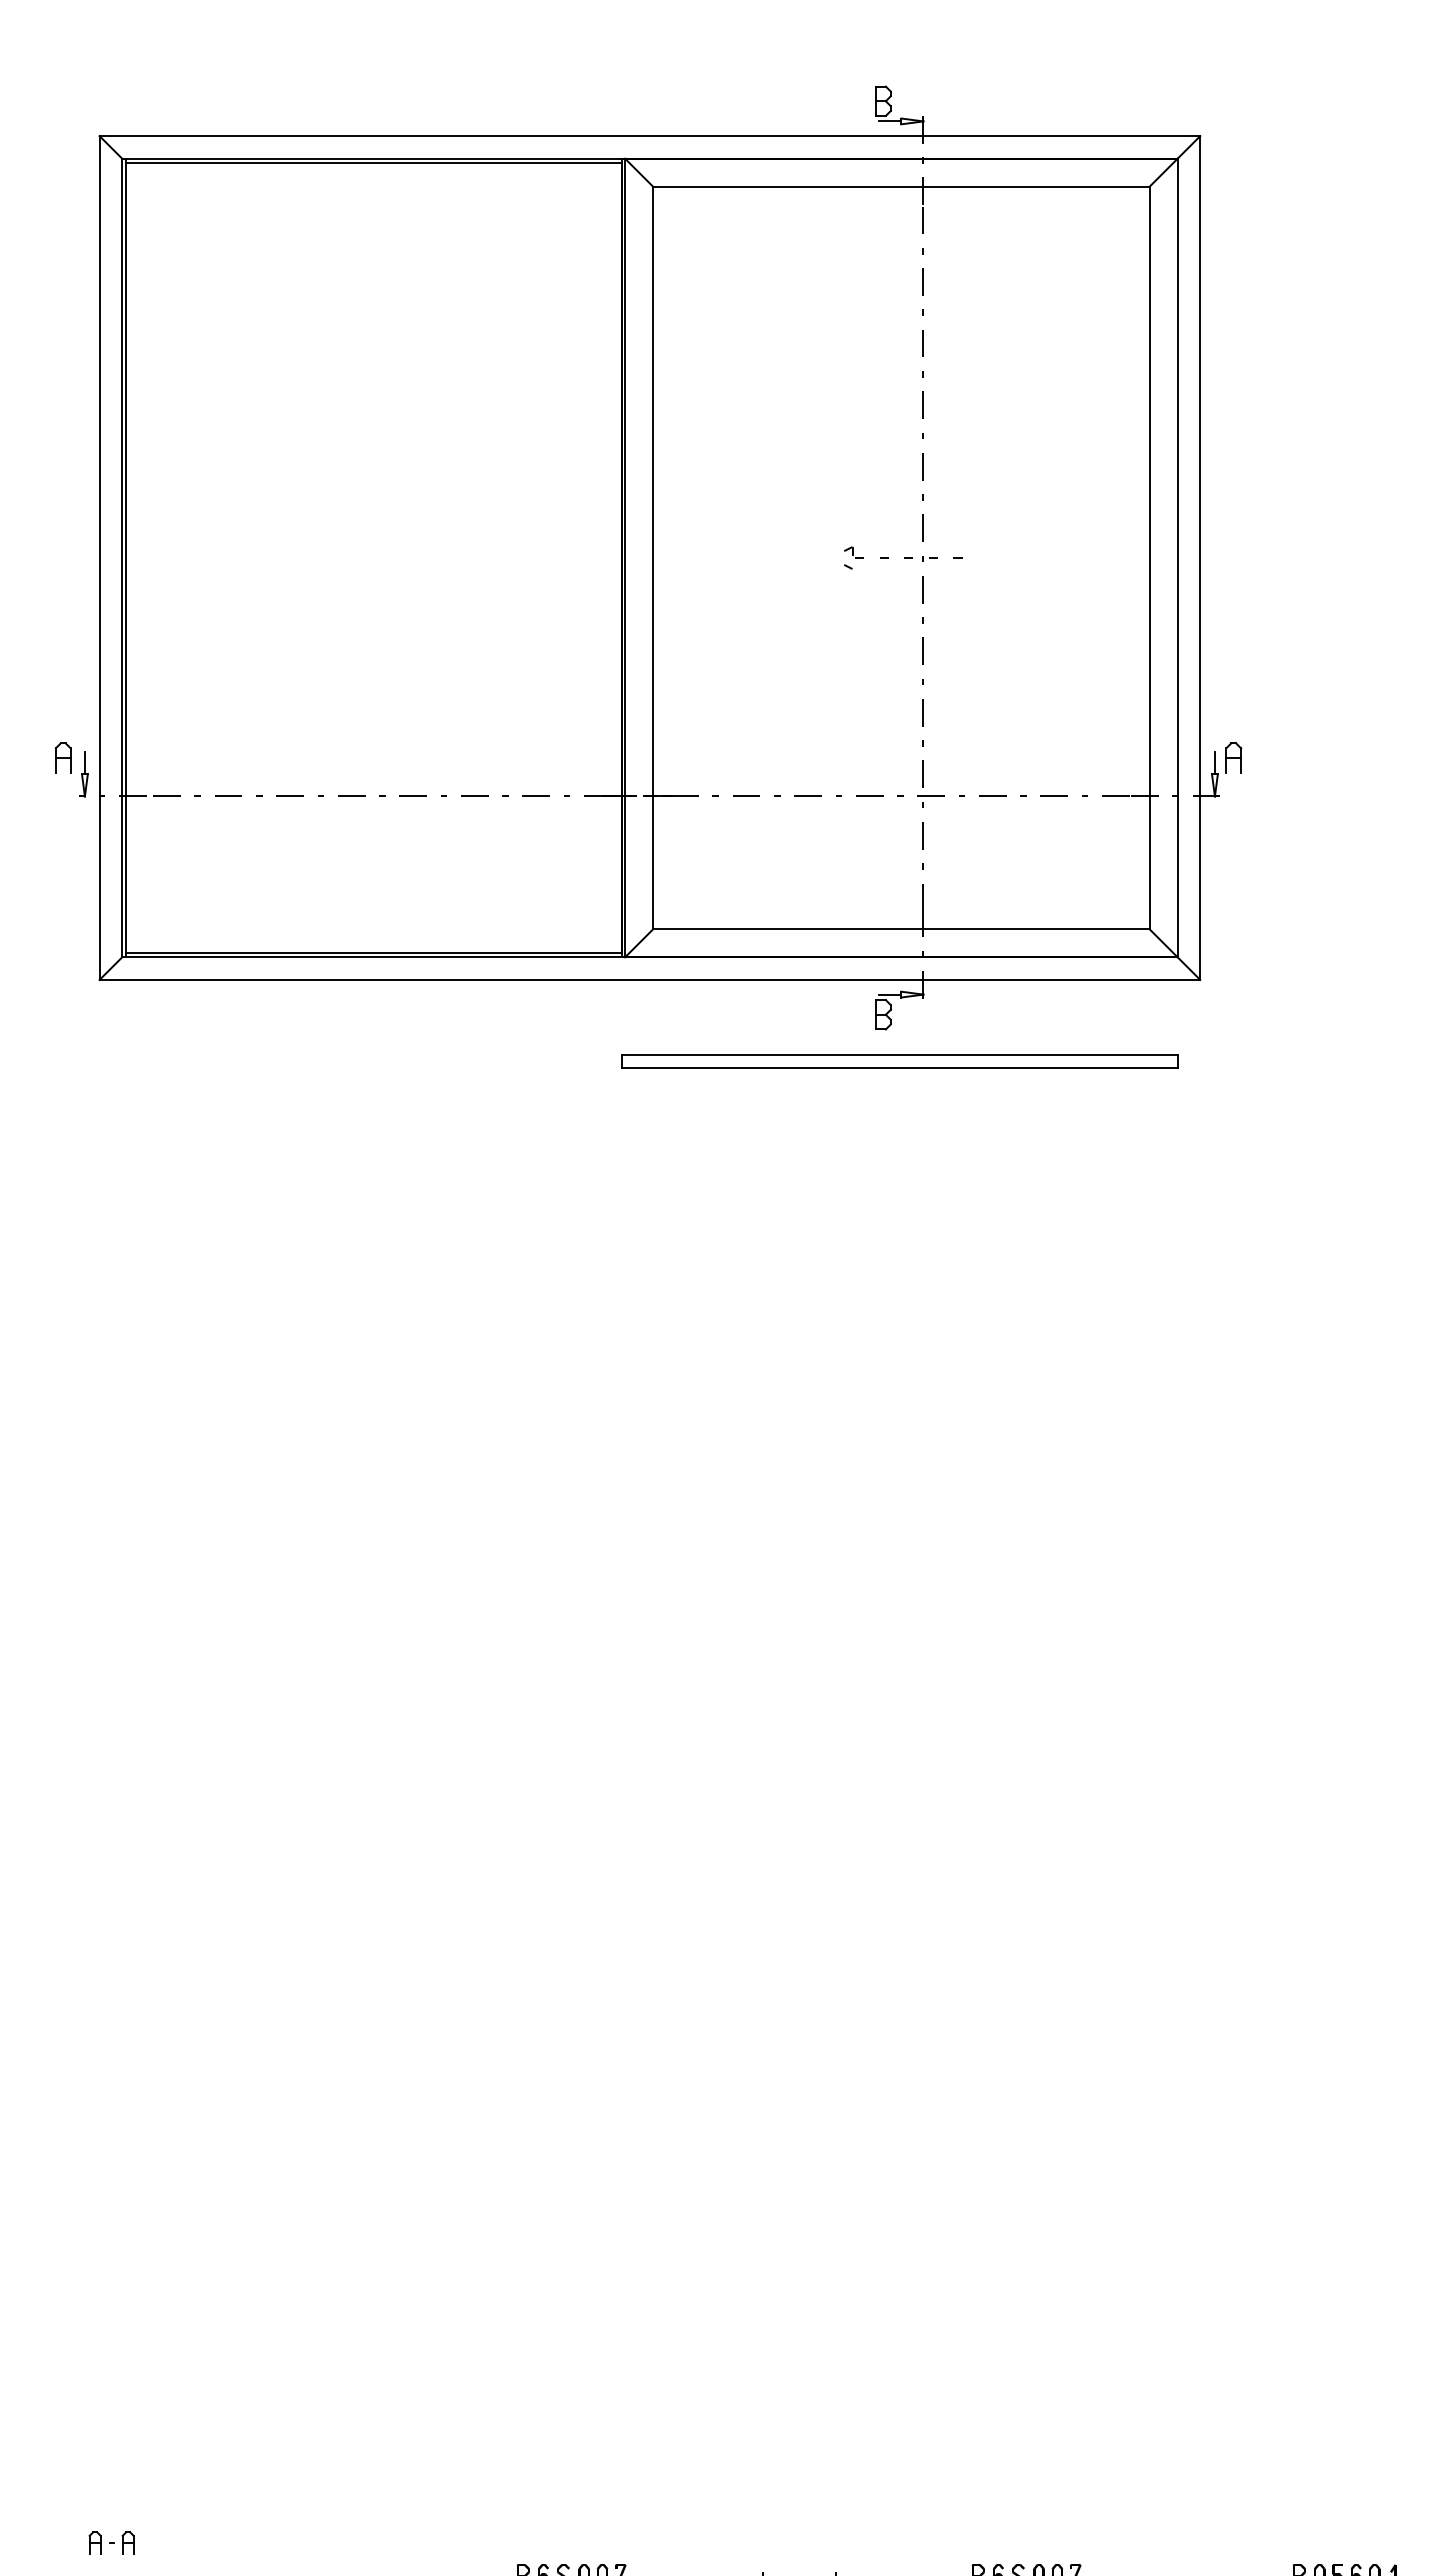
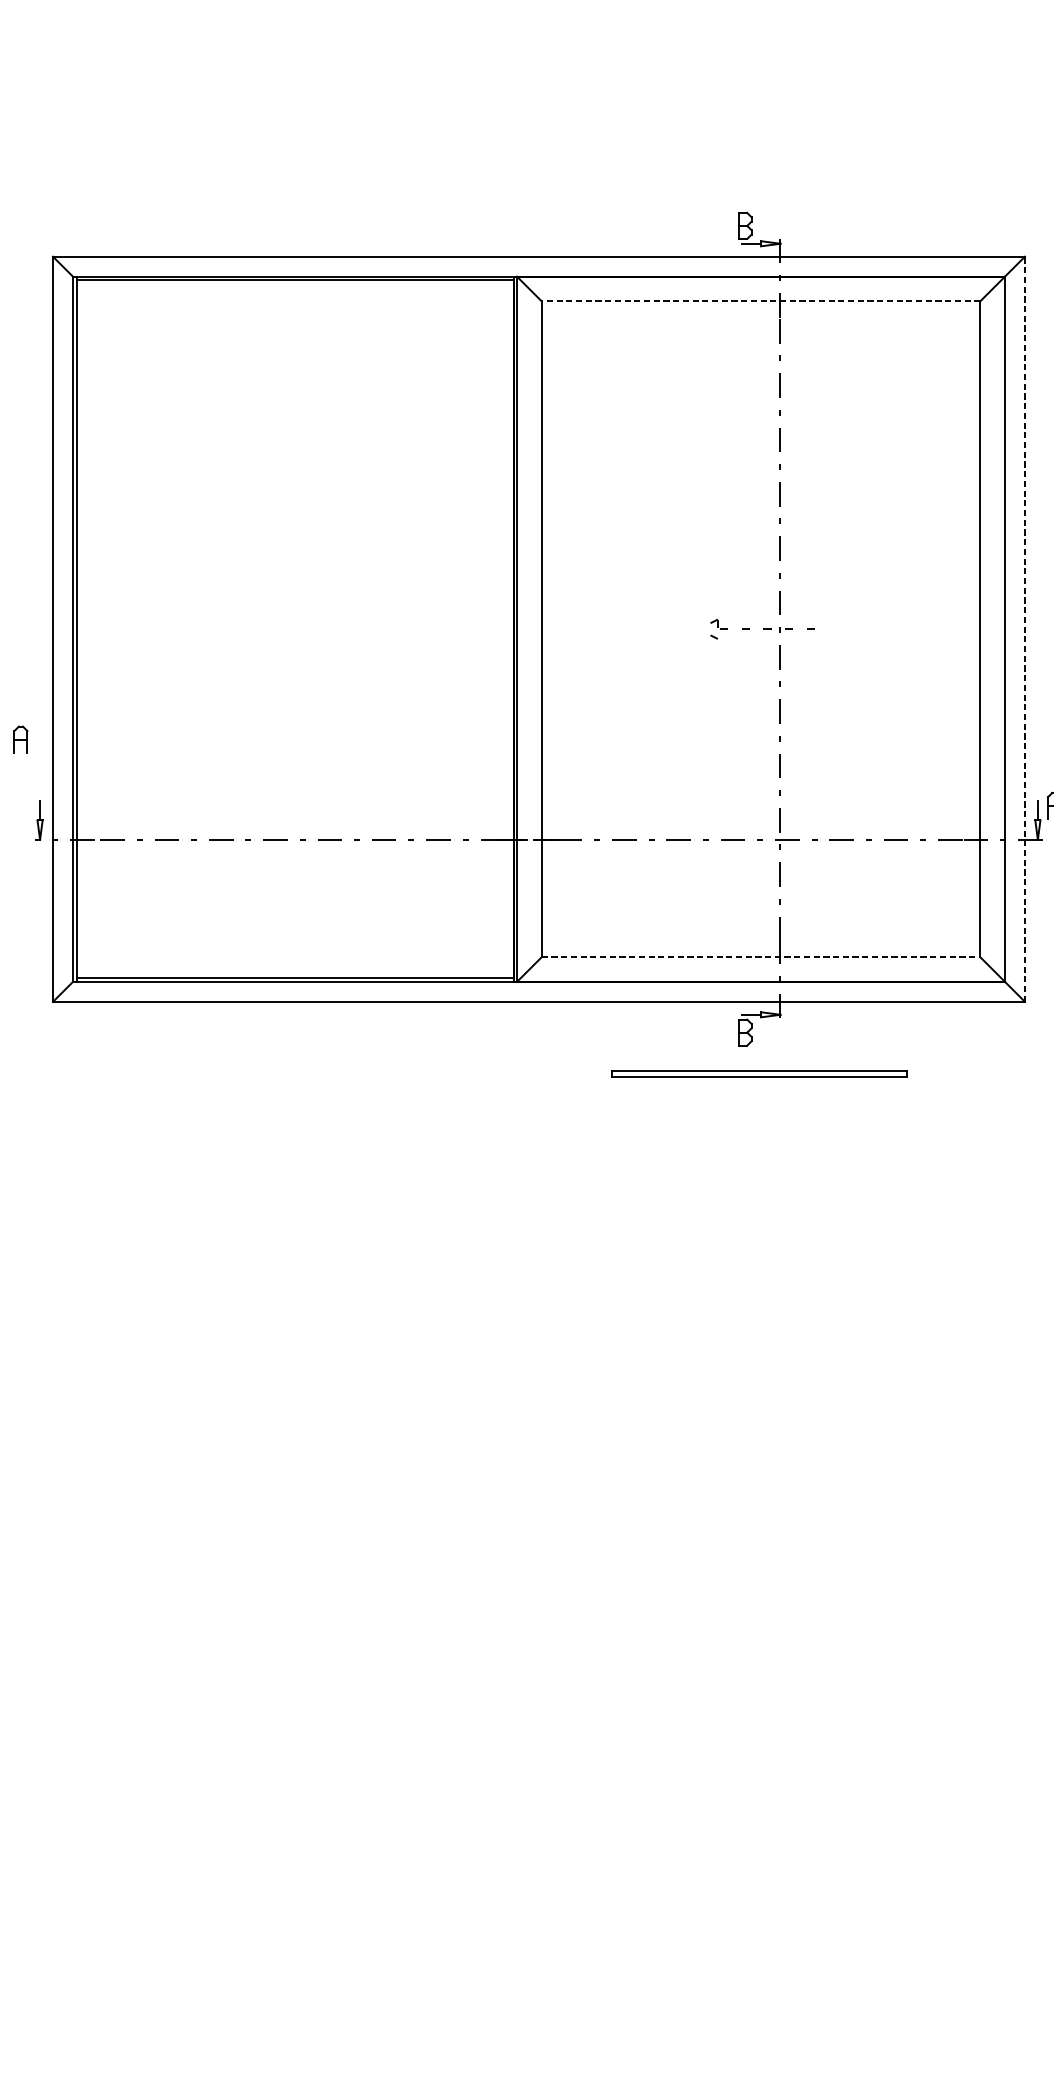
line: (900, 186) -> (760, 301), solid -> dashed
line: (1200, 558) -> (1025, 629), solid -> dashed
part: (62, 757) -> (20, 739), moved
line: (901, 929) -> (761, 957), solid -> dashed
part: (899, 1061) -> (759, 1073), size x0.6

